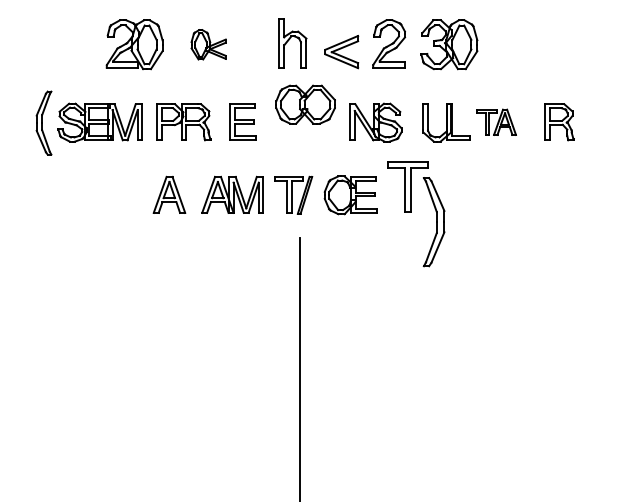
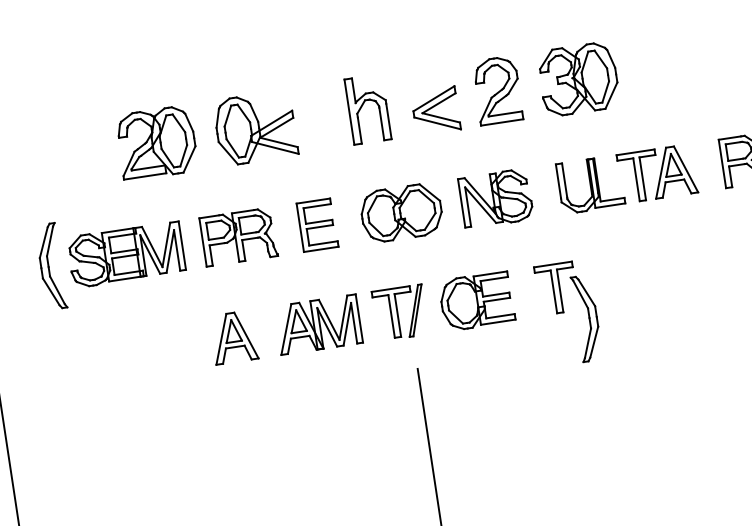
part: (208, 44) -> (255, 127), size x1.67
part: (305, 104) -> (401, 212), moved
part: (496, 122) -> (657, 174), size x1.43
part: (416, 214) -> (568, 313), size x0.71

